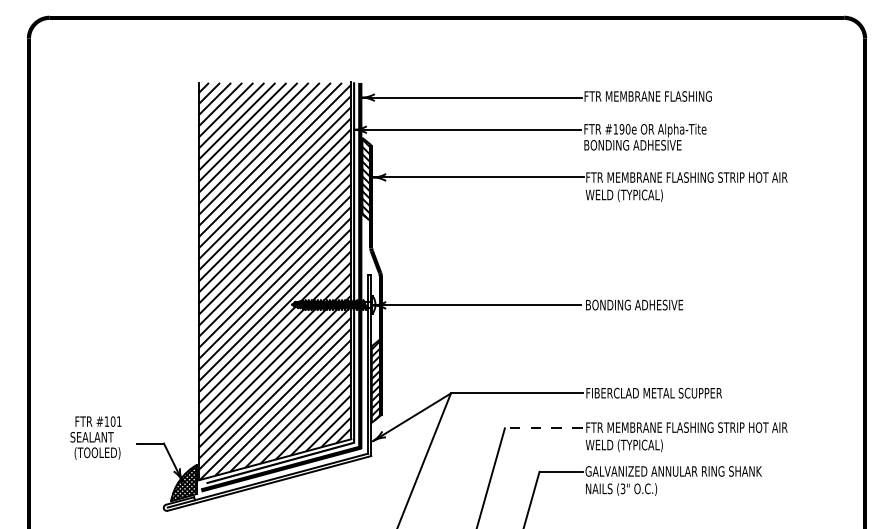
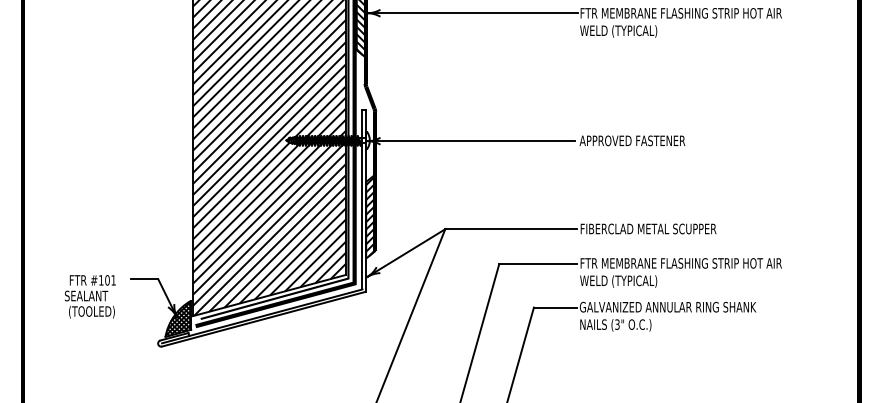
text: (637, 304) -> (631, 140), BONDING ADHESIVE -> APPROVED FASTENER
line: (543, 428) -> (537, 264), dashed -> solid
text: (95, 437) -> (89, 296), moved

